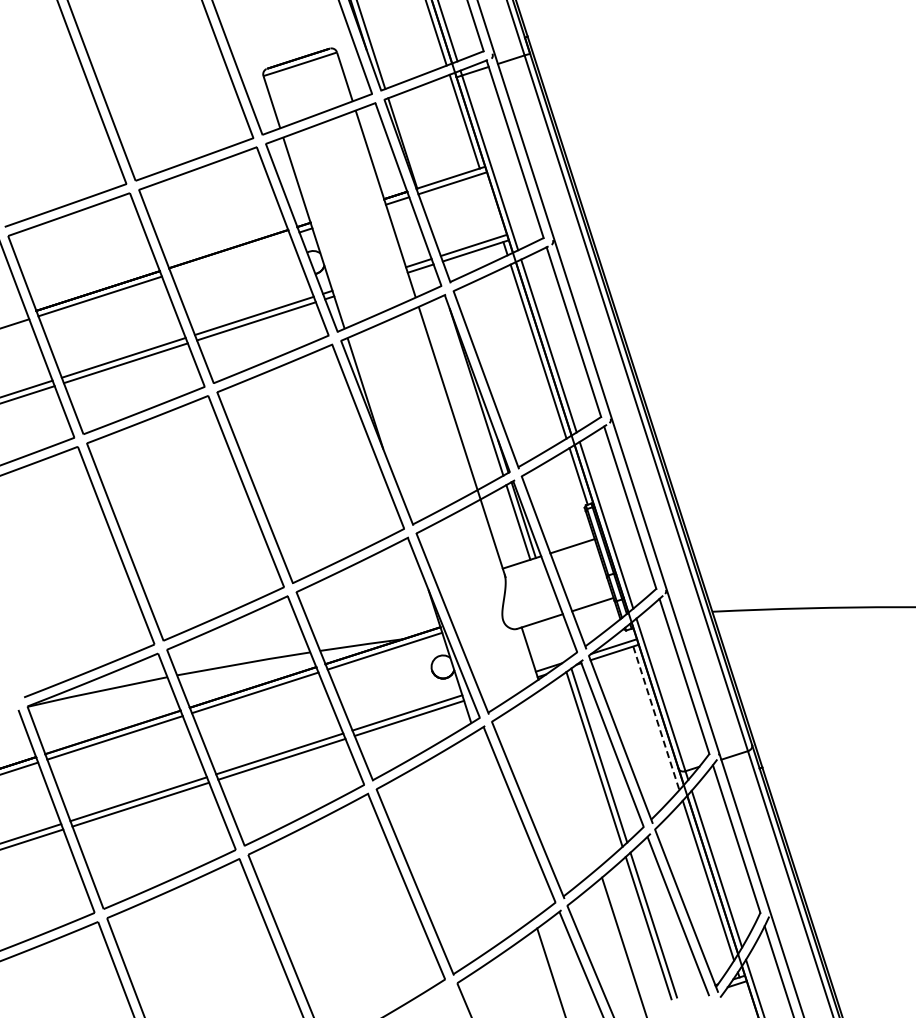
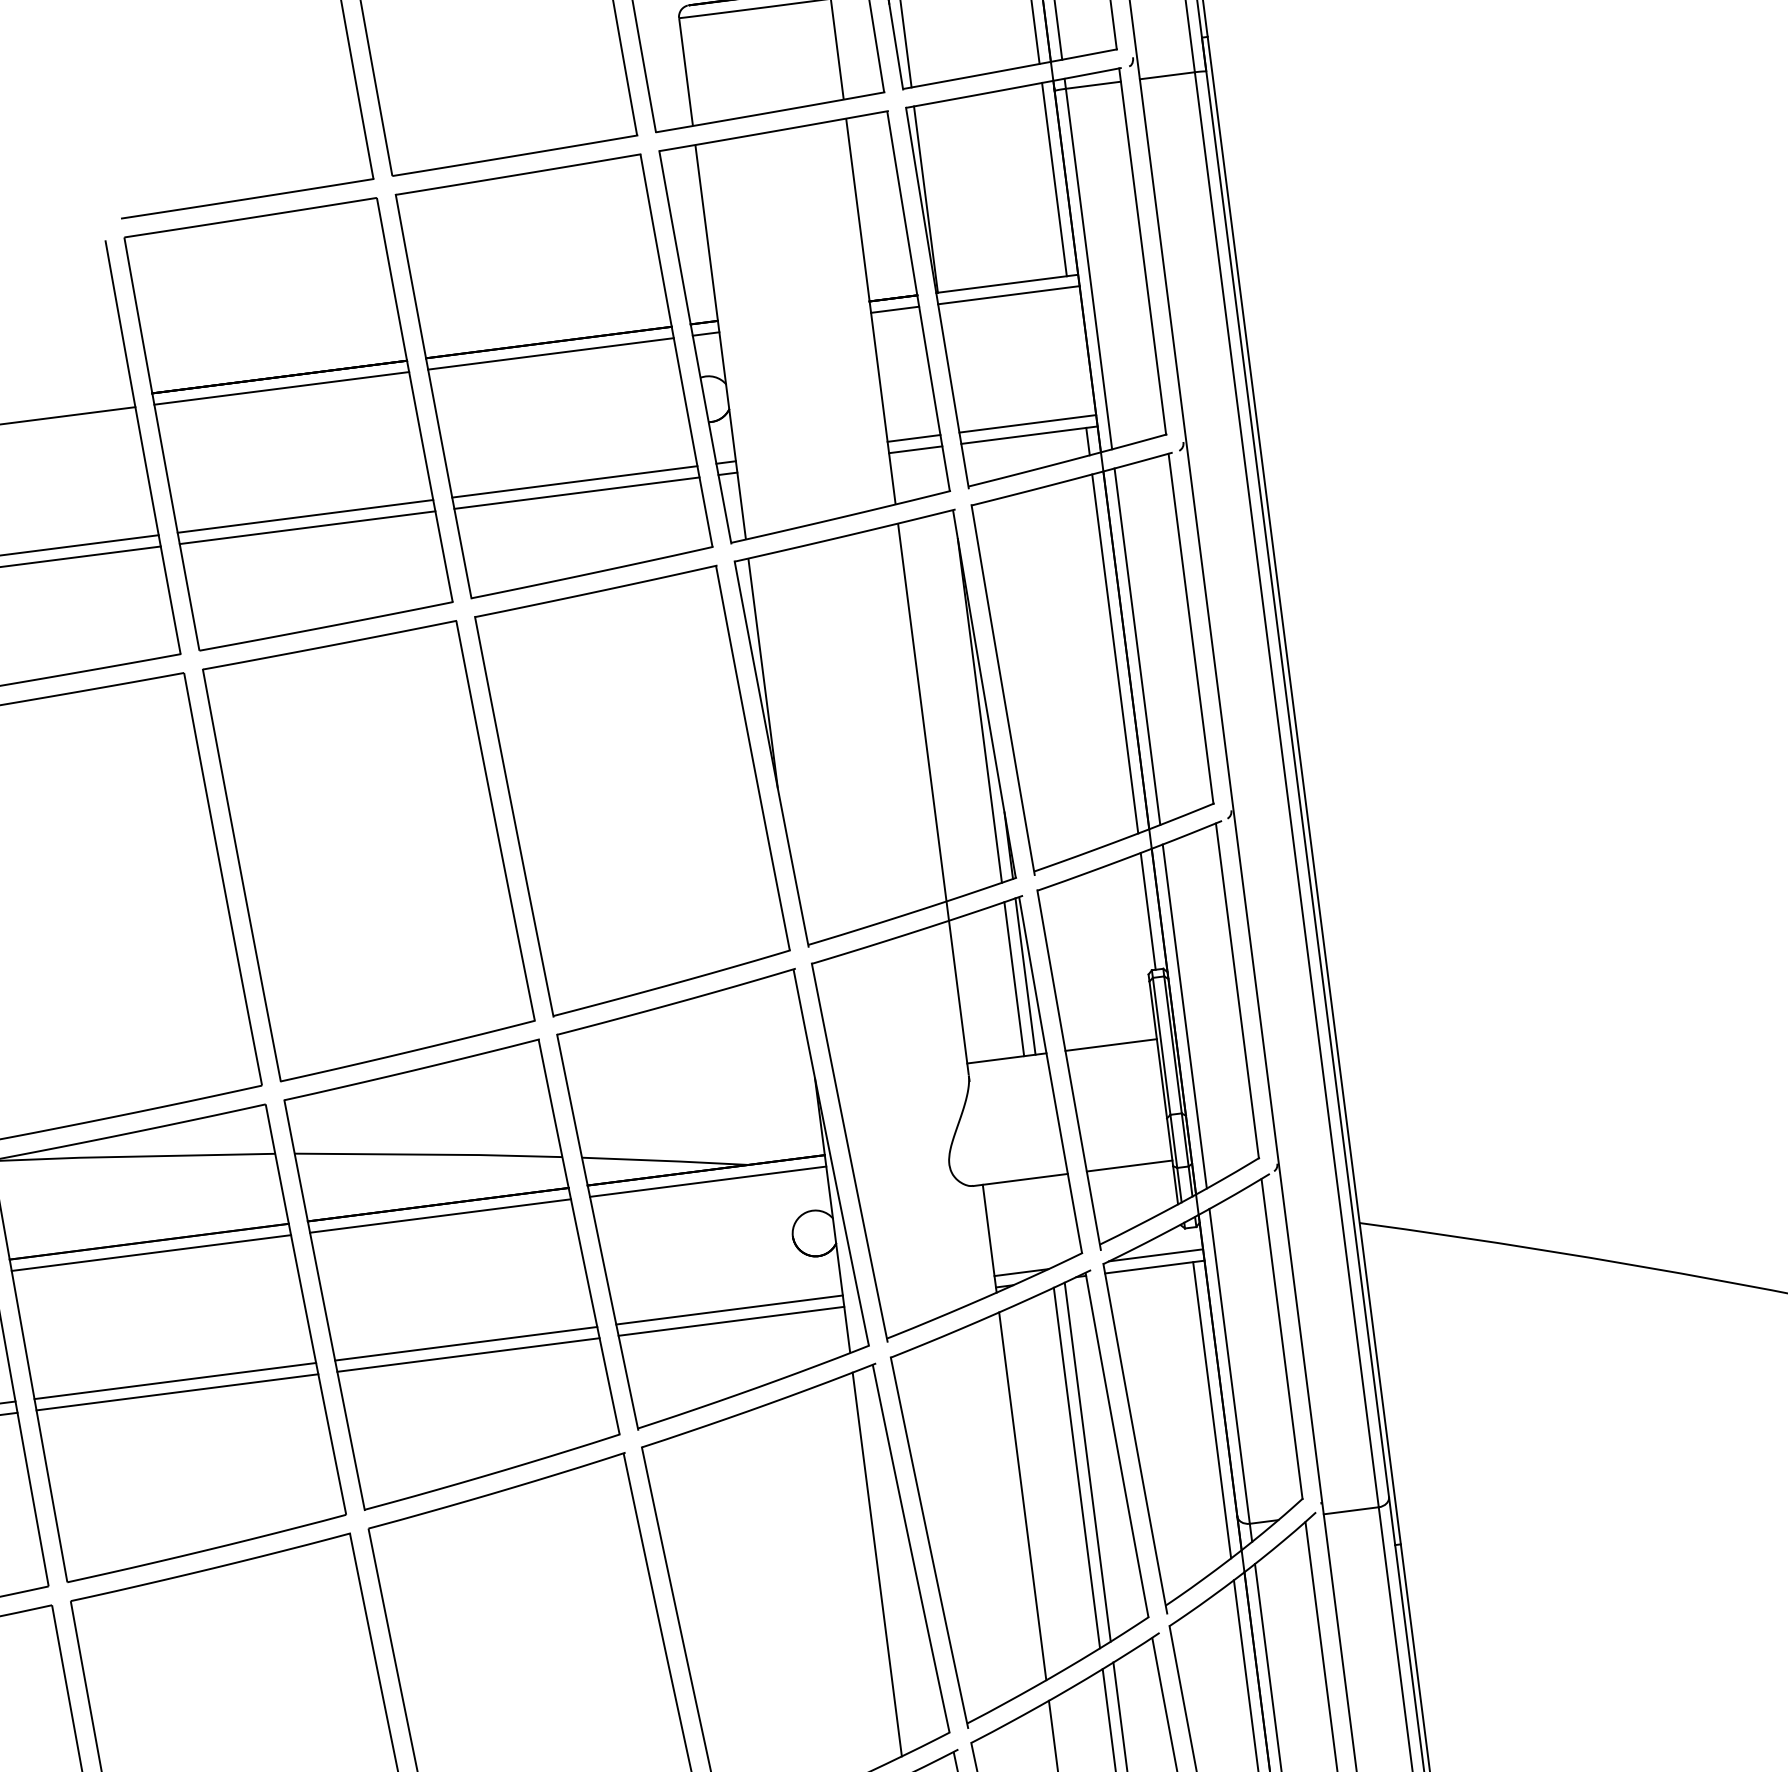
line: (230, 254) -> (550, 353), added
line: (656, 718) -> (1212, 1410), dashed -> solid
line: (569, 778) -> (1021, 1496), added
line: (504, 825) -> (877, 1564), added

